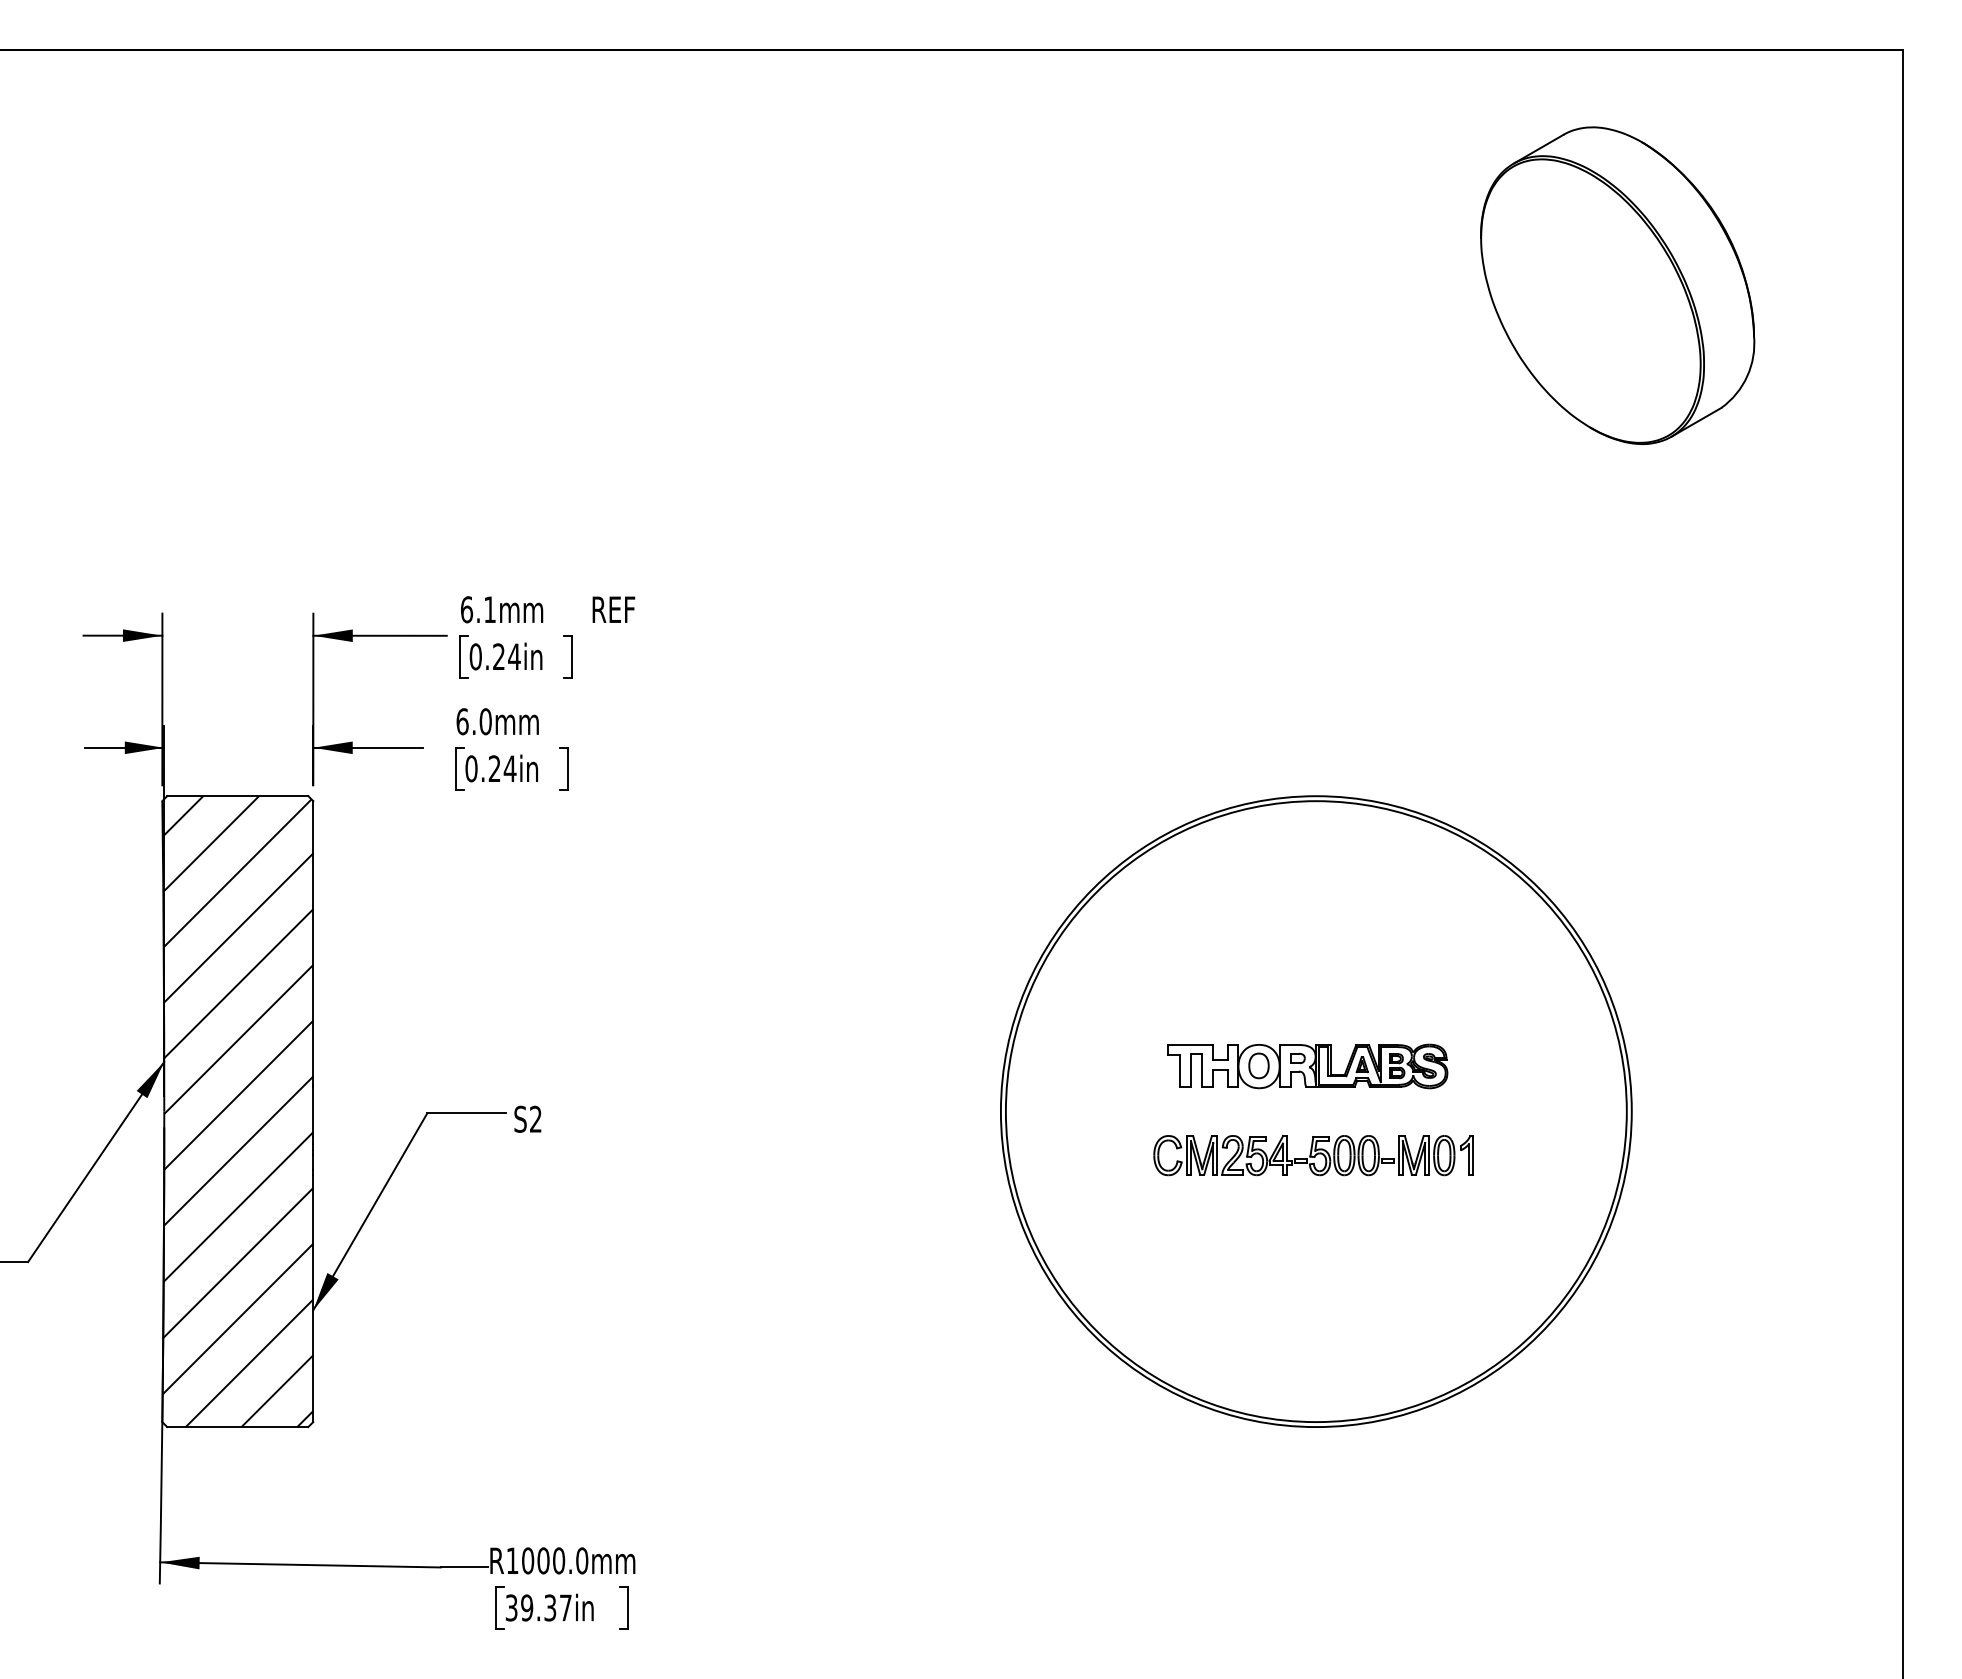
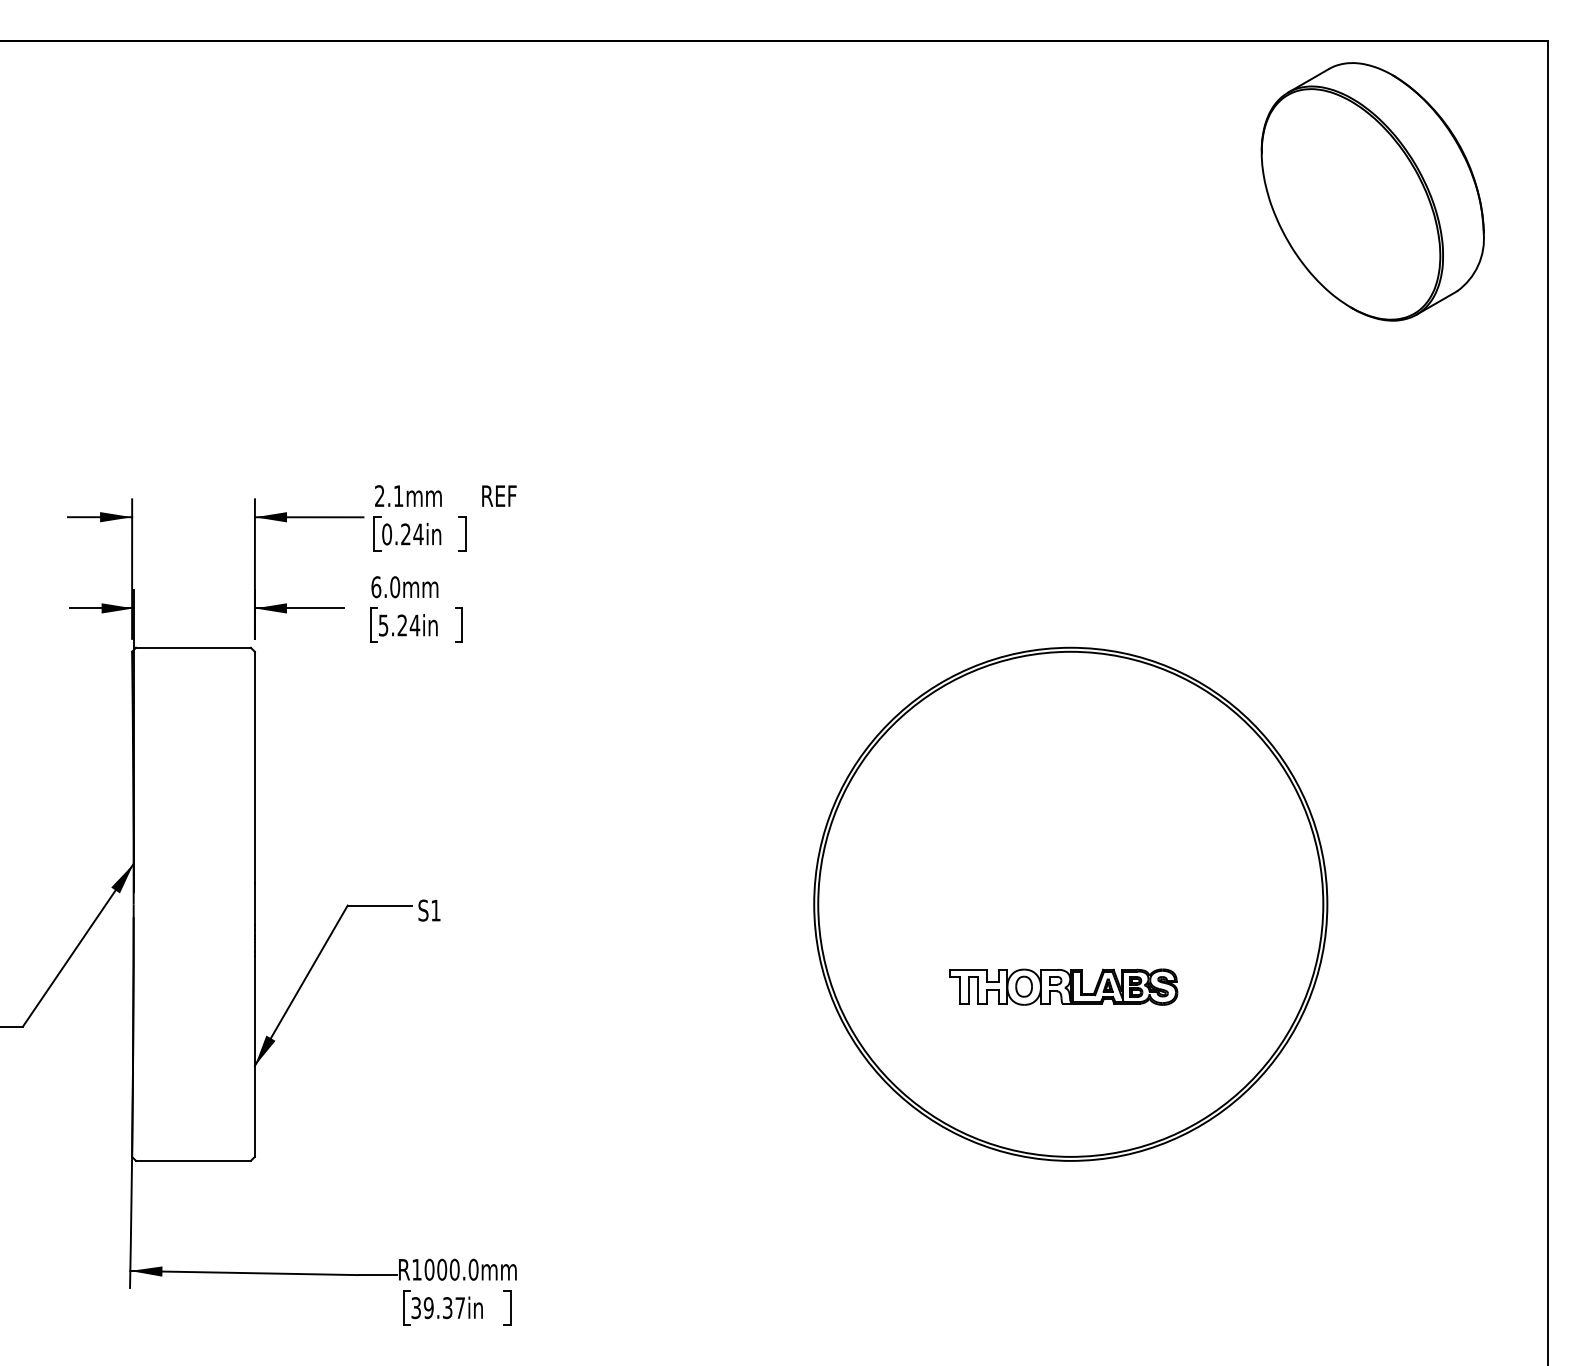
part: (1617, 285) -> (1372, 191), moved
text: (466, 609) -> (379, 495), 6.1mm -> 2.1mm
text: (471, 768) -> (383, 625), 0.24in -> 5.24in
part: (1307, 1066) -> (1063, 987), moved
hatch: (237, 1111) -> (193, 904), removed
text: (535, 1118) -> (435, 909), S2 -> S1
part: (1313, 1155) -> (1068, 940), removed

